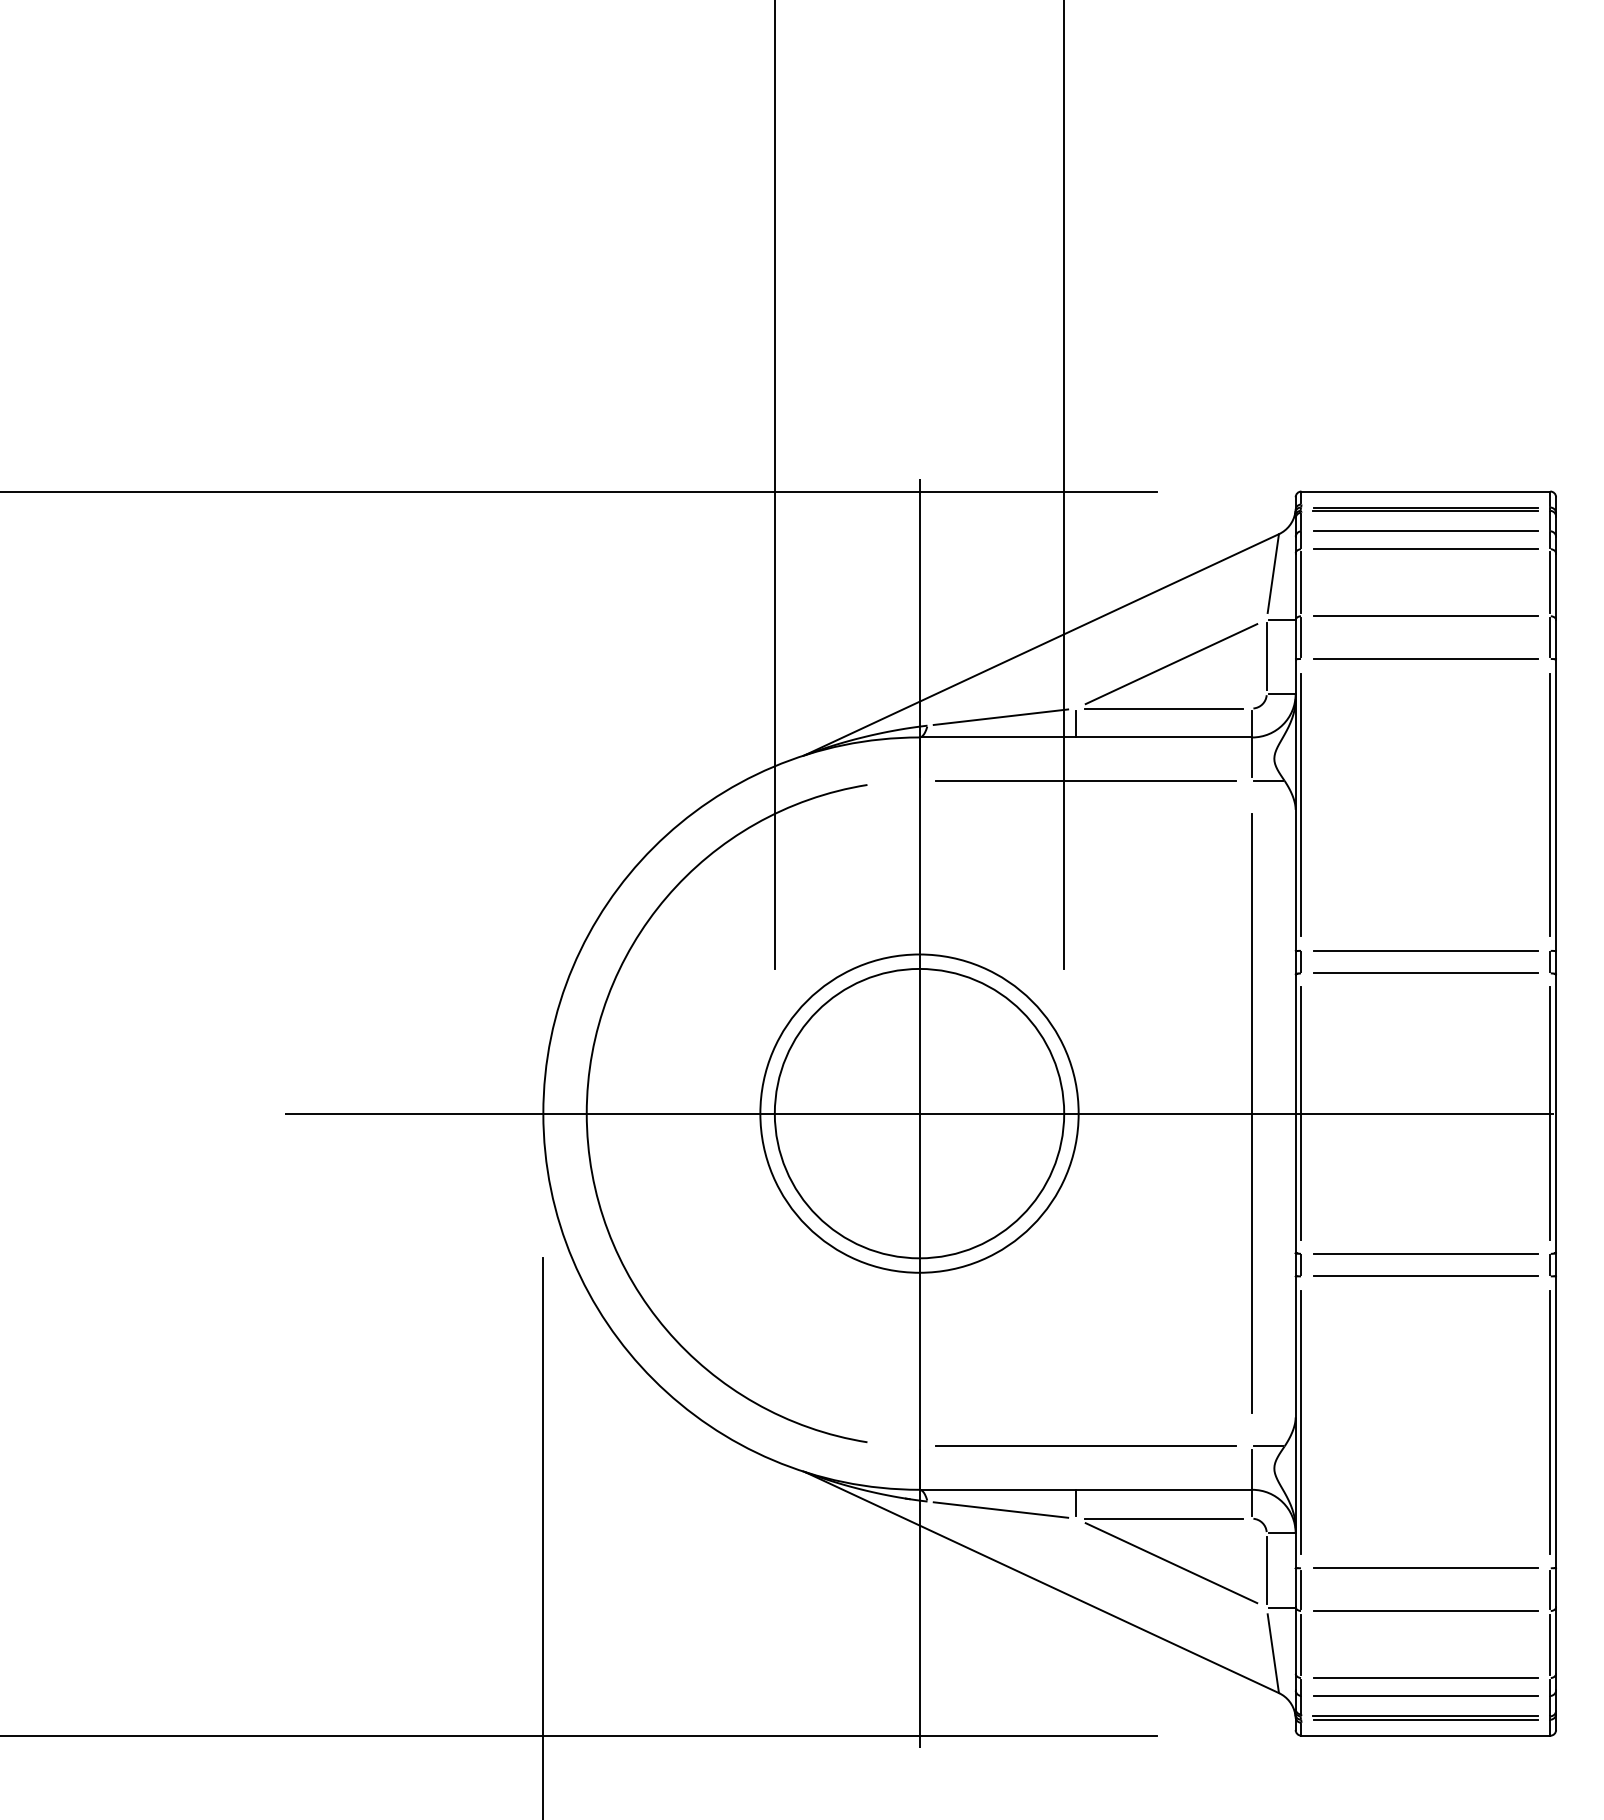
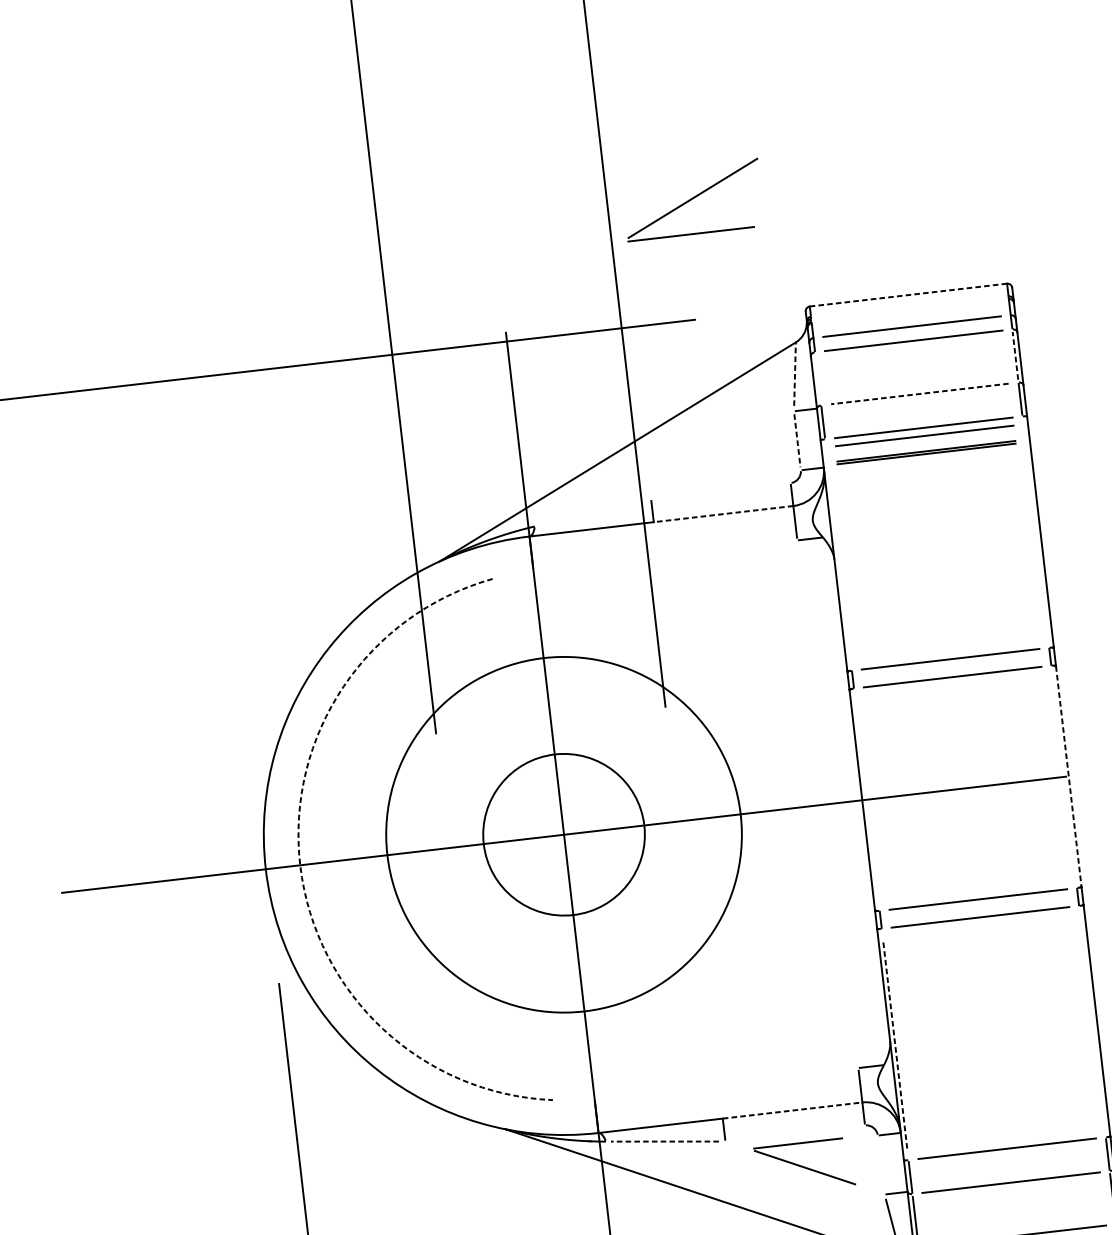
line: (1425, 491) -> (908, 295), solid -> dashed
line: (1425, 508) -> (926, 452), moved
line: (1273, 573) -> (795, 374), solid -> dashed
line: (1301, 582) -> (818, 378), removed
line: (1550, 582) -> (1015, 355), solid -> dashed
line: (1425, 616) -> (919, 394), solid -> dashed
line: (1266, 657) -> (797, 441), solid -> dashed
part: (1171, 666) -> (693, 200), moved
line: (1425, 668) -> (924, 435), added
line: (1000, 716) -> (591, 512), removed
line: (1163, 737) -> (722, 514), solid -> dashed
line: (1085, 780) -> (665, 555), removed
line: (1301, 804) -> (838, 554), removed
line: (1550, 804) -> (1035, 531), removed
arc: (586, 1113) -> (300, 865), solid -> dashed
circle: (919, 1113) -> (564, 834), size x0.7
circle: (919, 1113) -> (564, 834), size x1.4
line: (1252, 1113) -> (828, 804), removed
line: (1301, 1113) -> (866, 799), removed
line: (1550, 1113) -> (1064, 776), removed
line: (1556, 1113) -> (1069, 776), solid -> dashed
line: (1301, 1421) -> (895, 1043), solid -> dashed
line: (1550, 1421) -> (1092, 1020), removed
line: (1085, 1445) -> (726, 1082), removed
line: (1164, 1489) -> (792, 1110), solid -> dashed
line: (1000, 1510) -> (664, 1141), solid -> dashed
part: (1171, 1561) -> (804, 1166), size x0.7
line: (1266, 1569) -> (880, 1164), removed

